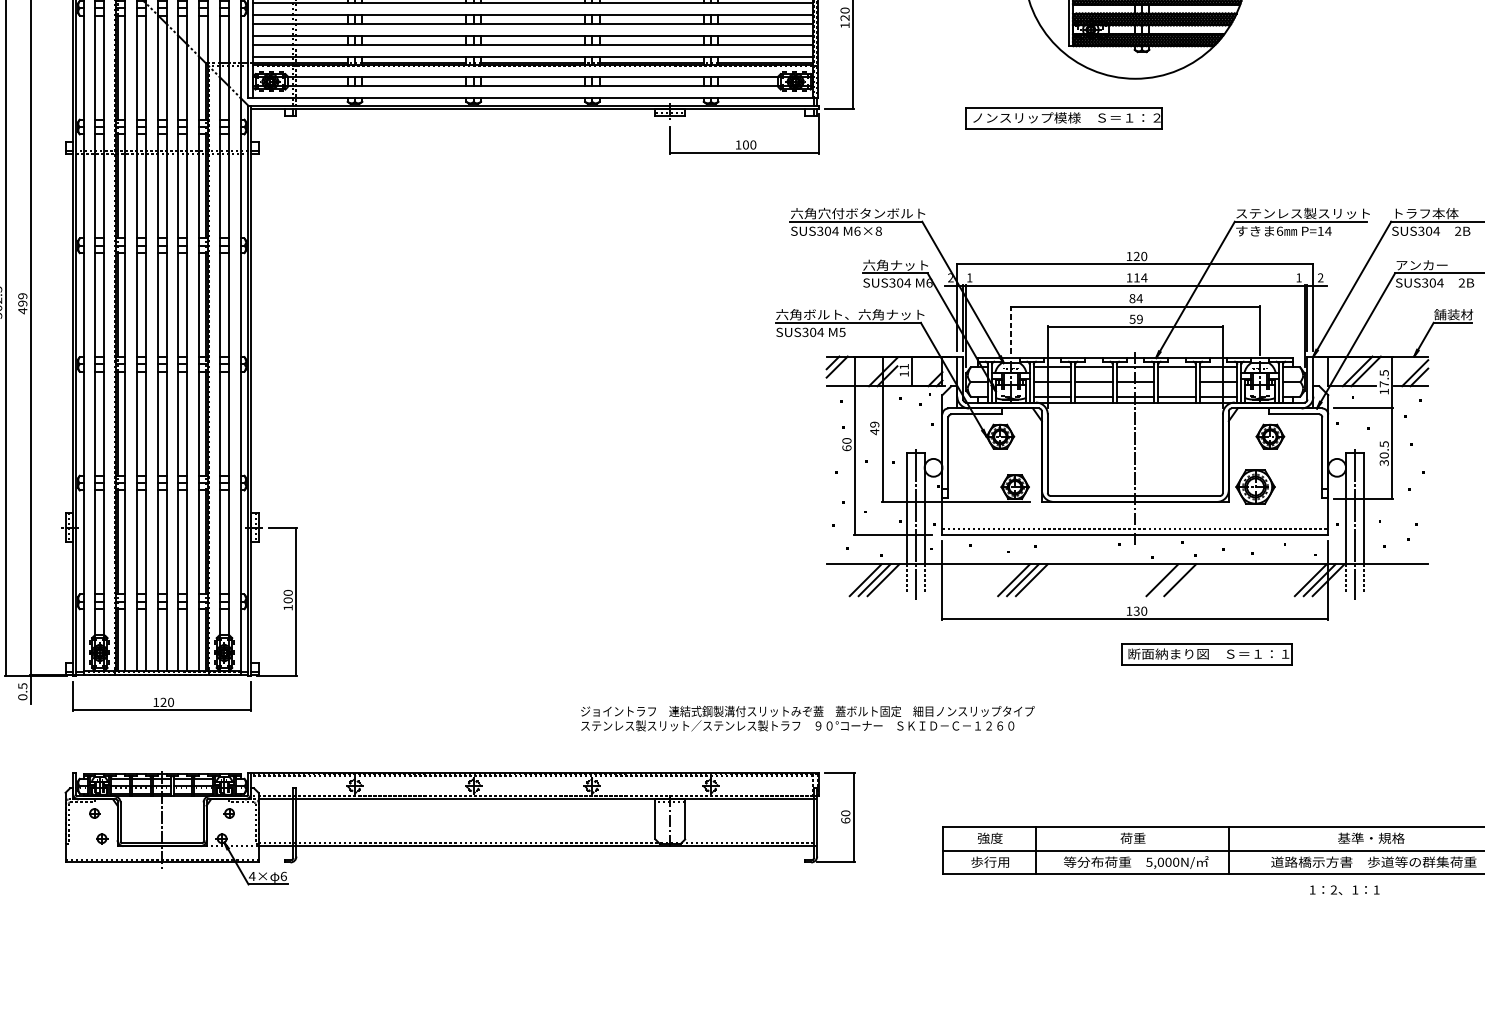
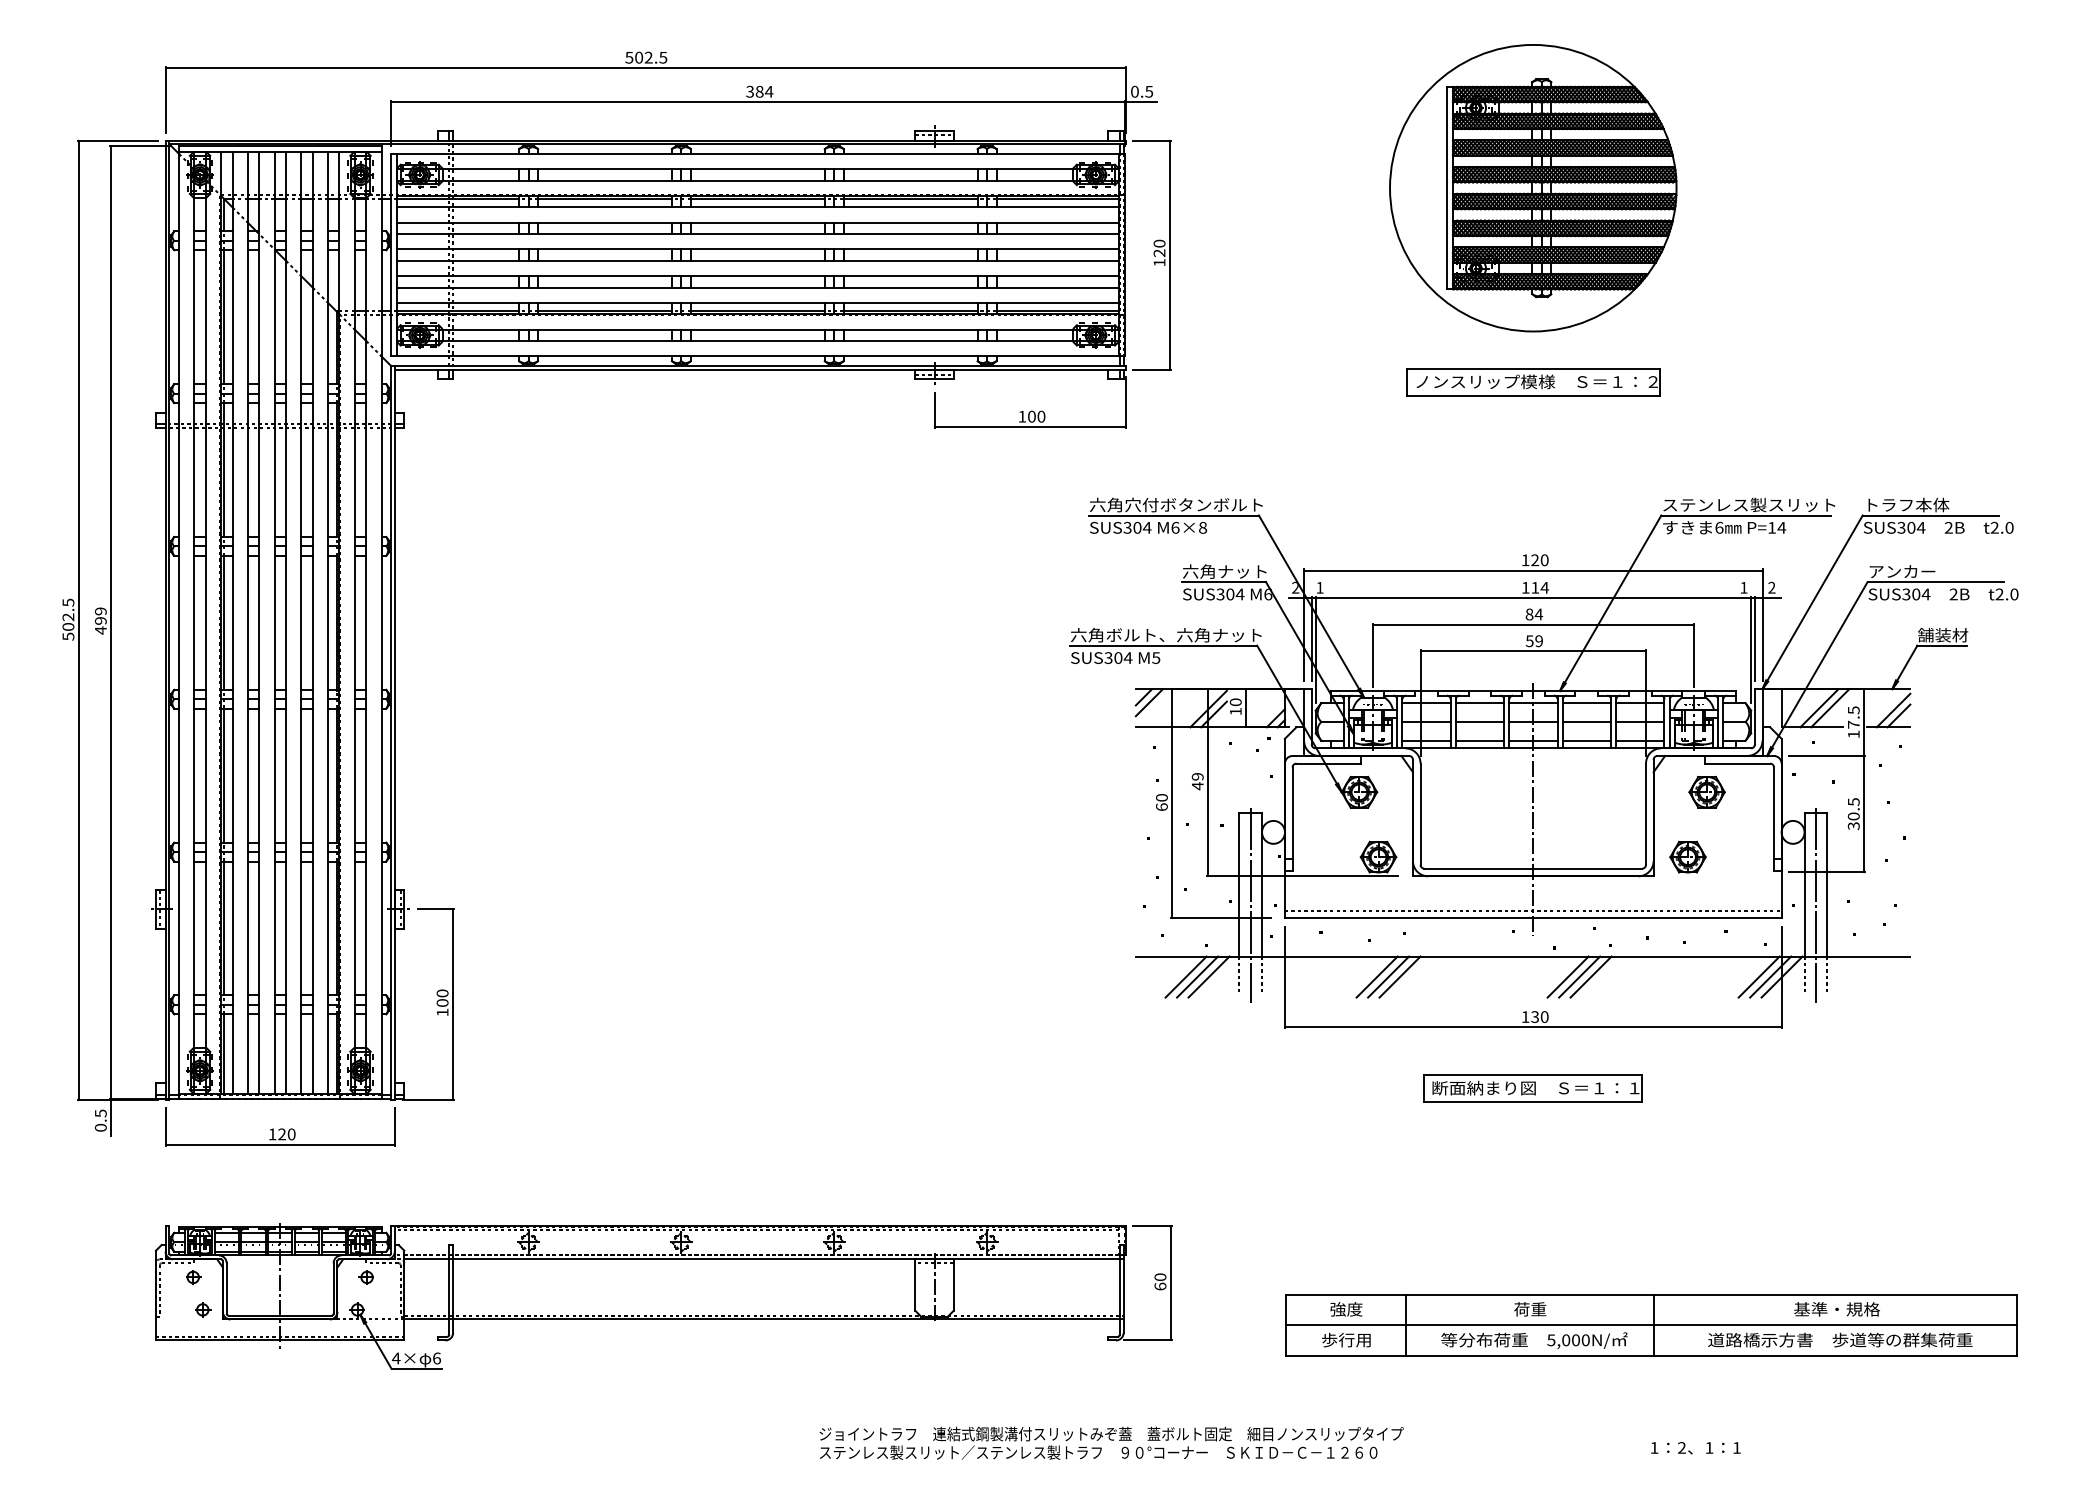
part: (1064, 118) -> (1533, 382), moved
line: (1011, 330) -> (1373, 655), dashed -> solid
text: (904, 366) -> (1235, 702), 11 -> 10
line: (1176, 381) -> (1586, 721), added
part: (1255, 487) -> (1687, 857), size x0.71
line: (1171, 579) -> (1579, 976), added
part: (1206, 654) -> (1532, 1088), moved
text: (807, 718) -> (1111, 1442), moved
text: (1344, 890) -> (1695, 1448), moved

